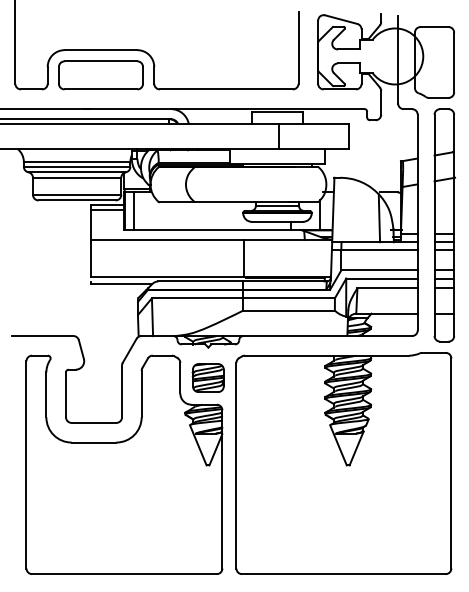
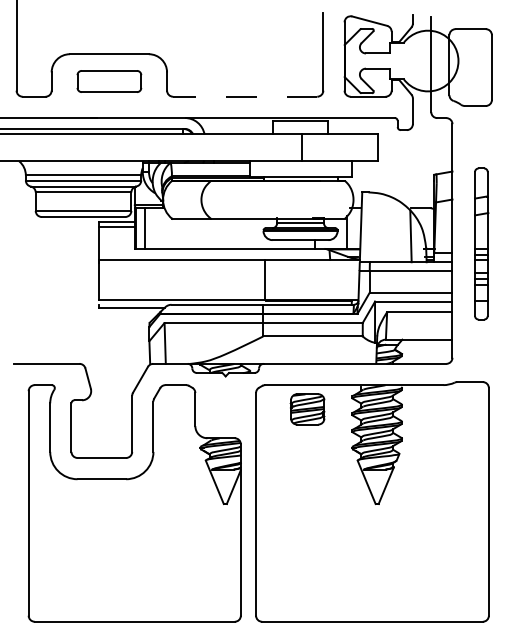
part: (101, 75) -> (109, 81), size x0.7
line: (225, 89) -> (244, 96), solid -> dashed
part: (444, 224) -> (481, 243), size x0.6
part: (208, 378) -> (307, 409), moved

